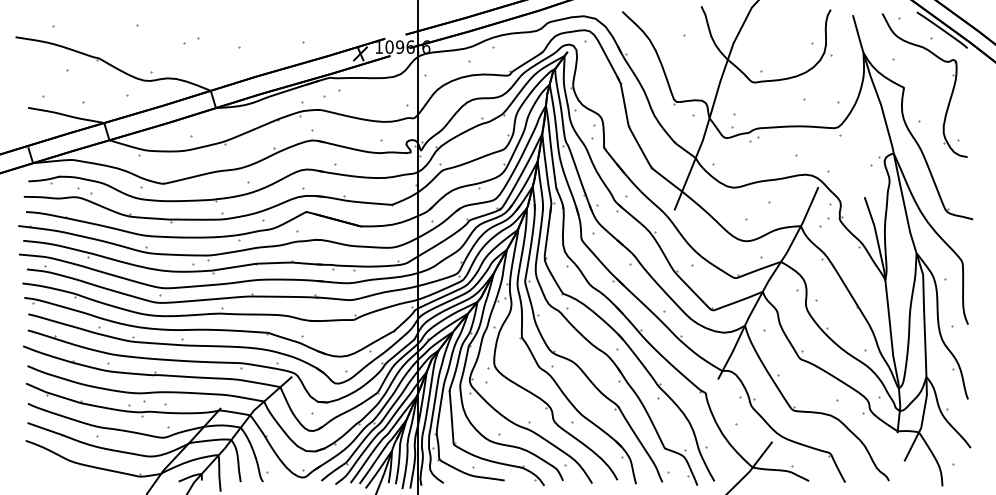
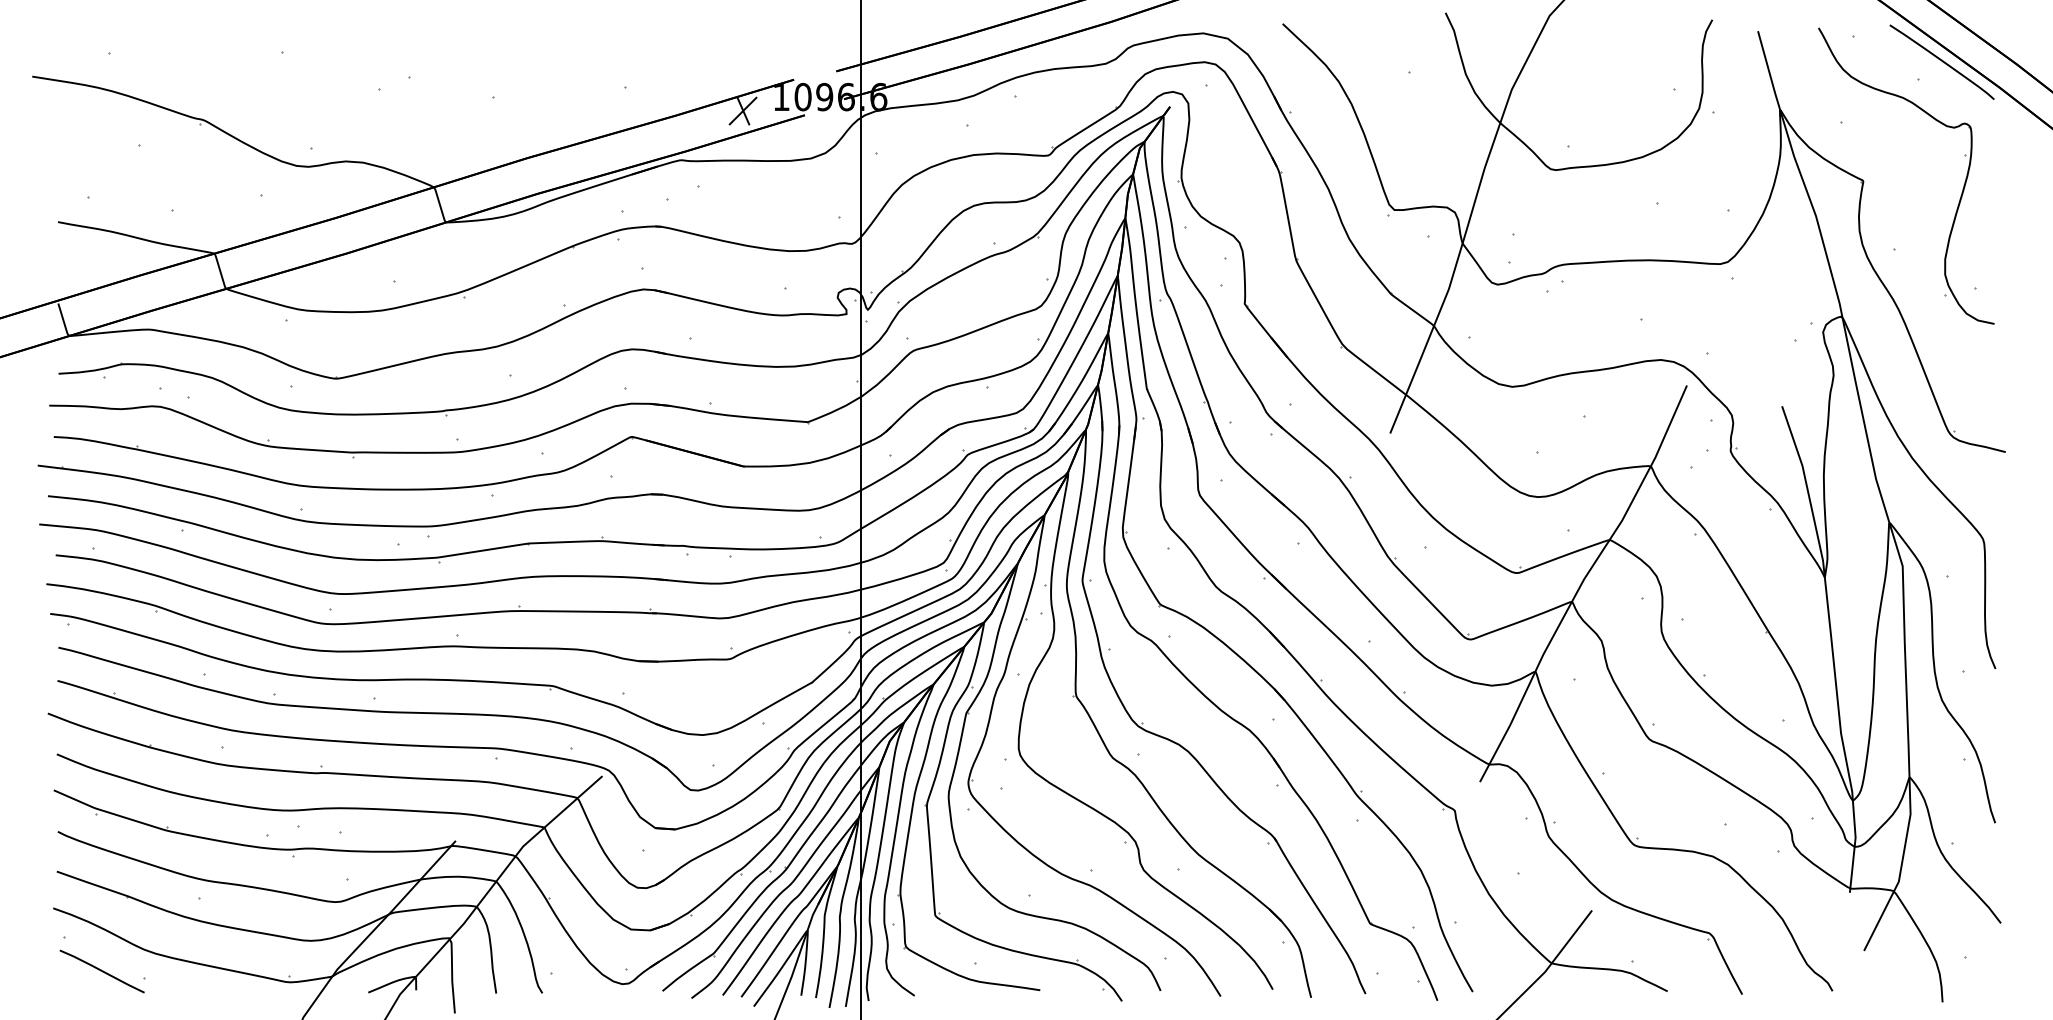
part: (49, 468) -> (102, 965), added

